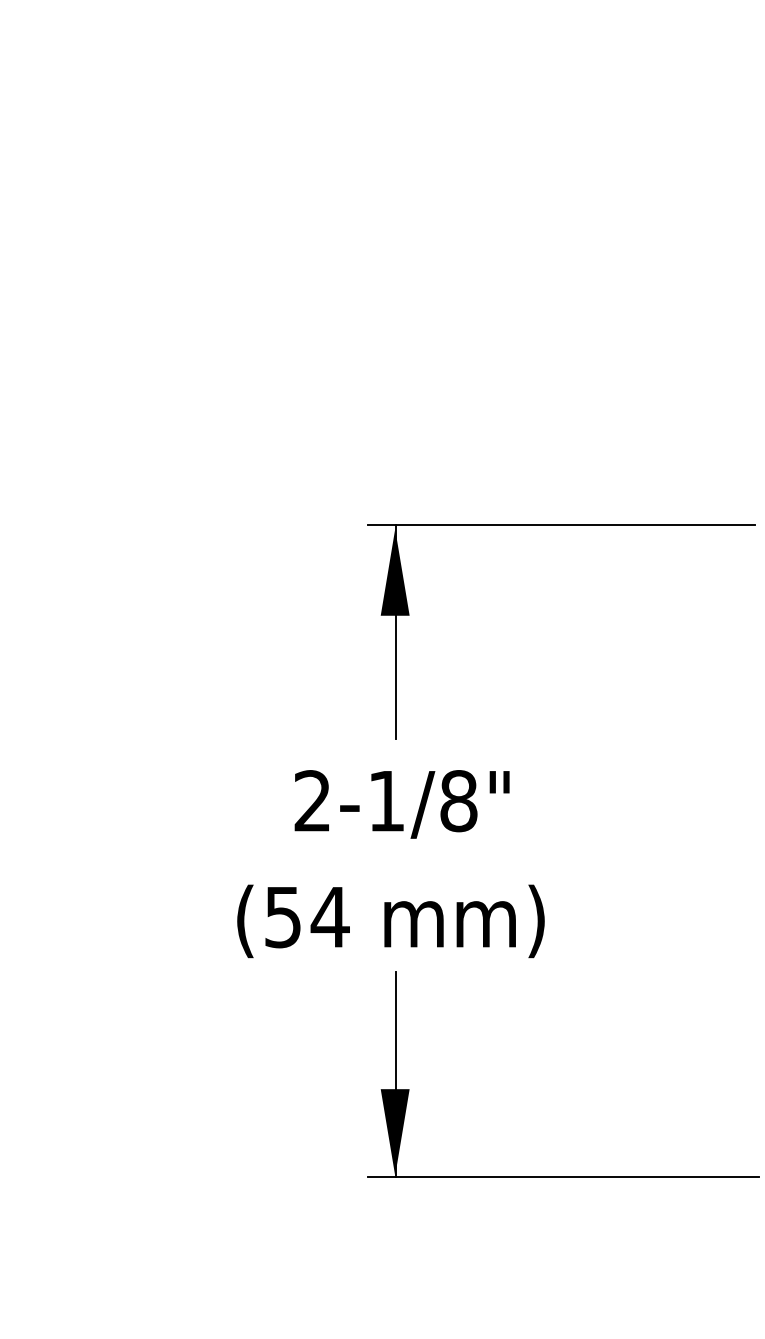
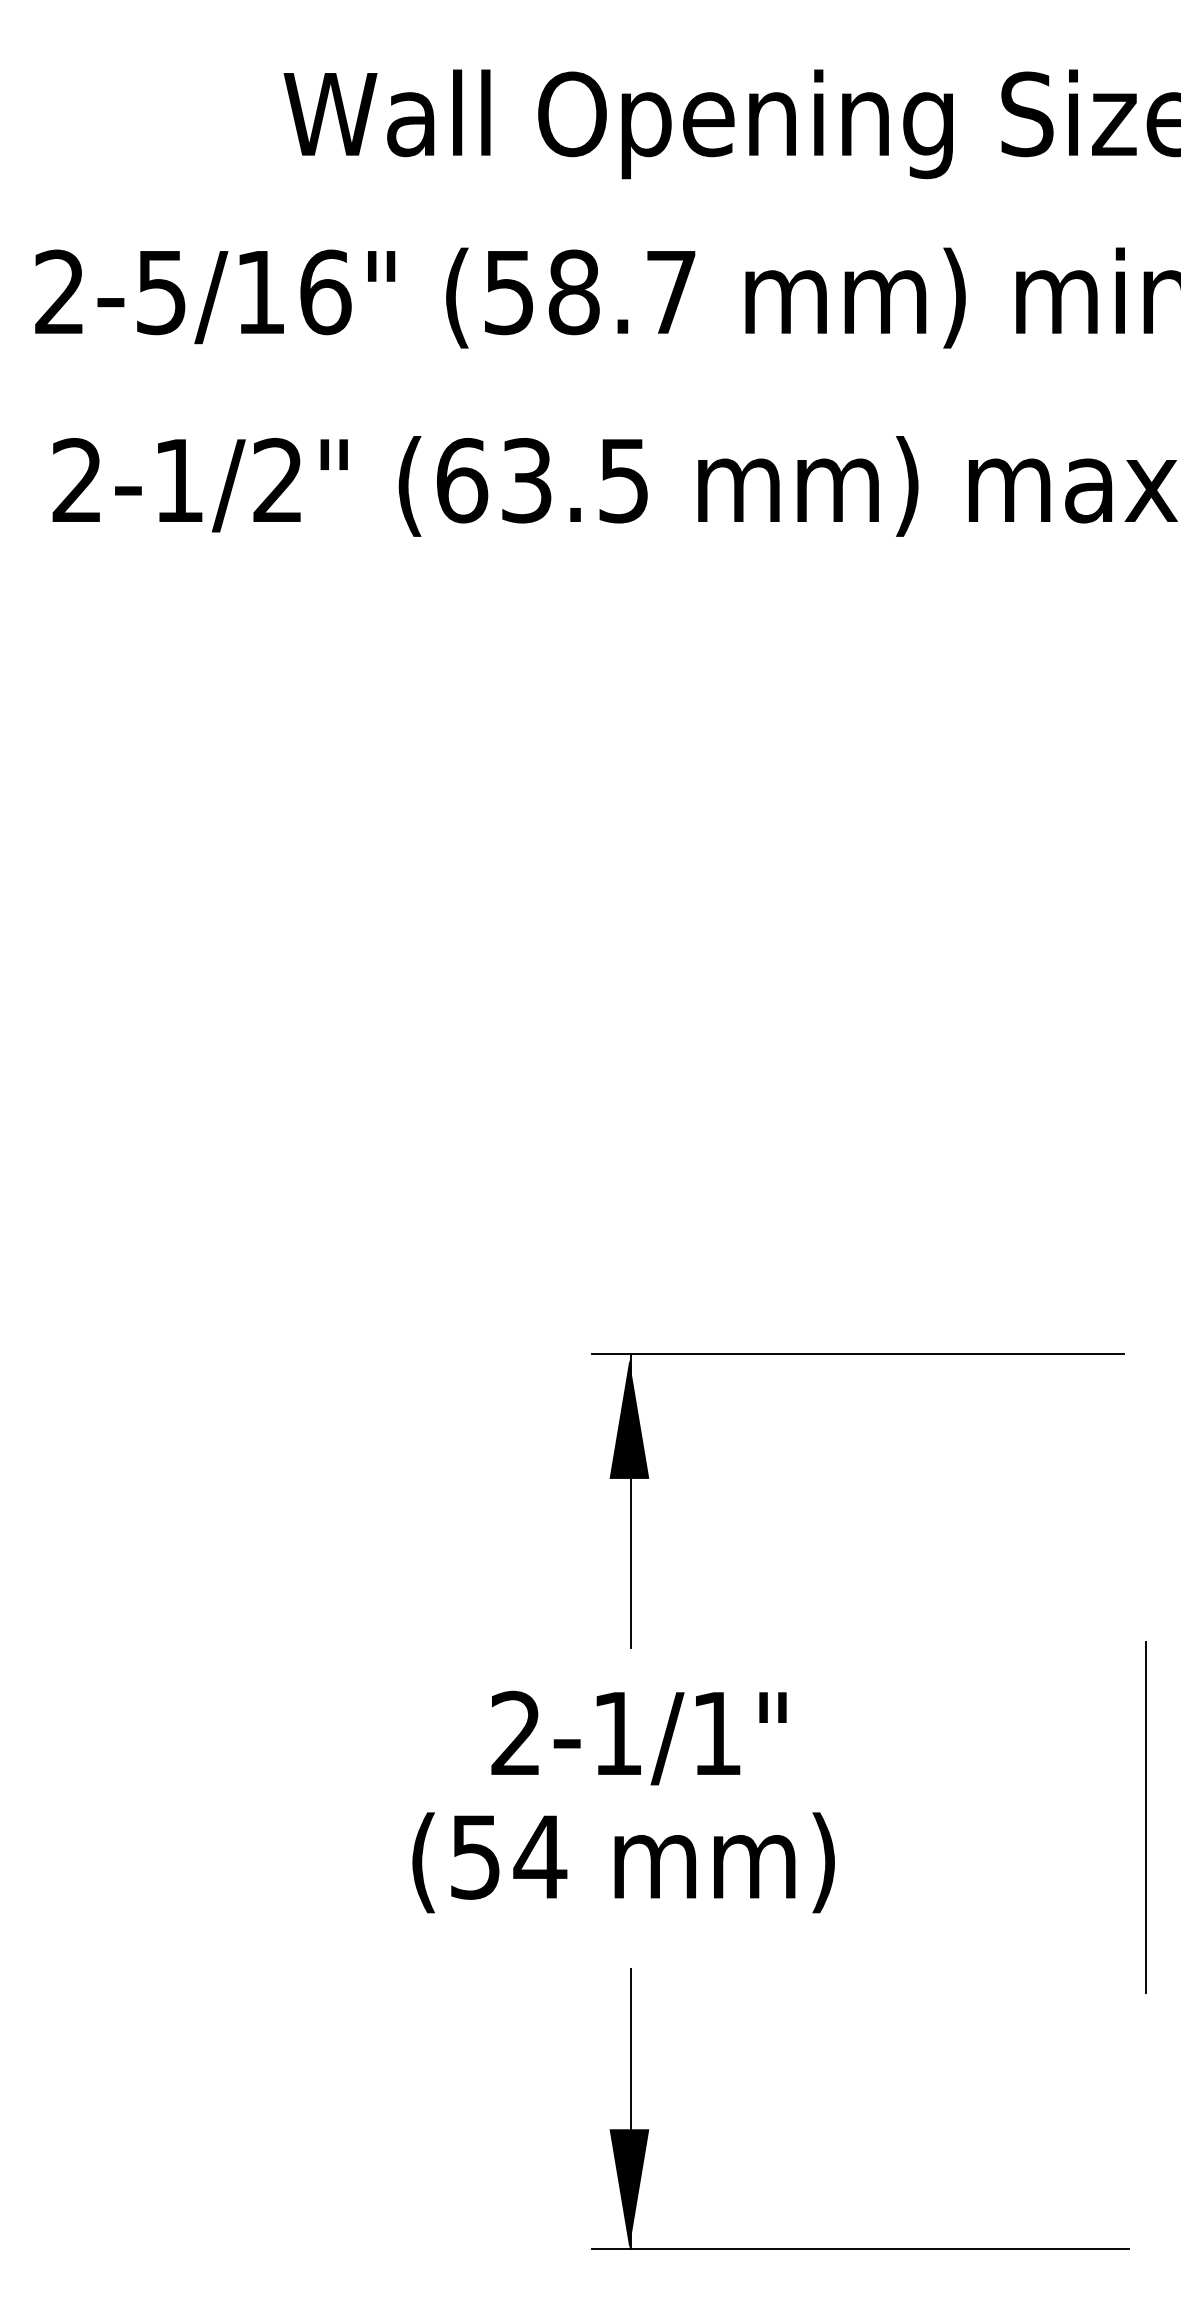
text: (458, 801) -> (716, 1733), 2-1/8" -> 2-1/1"
text: (390, 921) -> (623, 1862), moved

